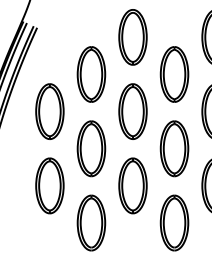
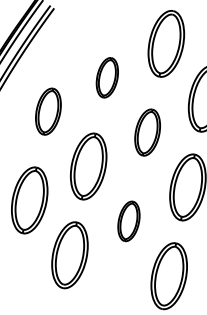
part: (91, 74) -> (107, 77), size x0.6
part: (49, 111) -> (47, 111), size x0.7
part: (132, 111) -> (147, 132), size x0.7
part: (132, 185) -> (128, 220), size x0.6

